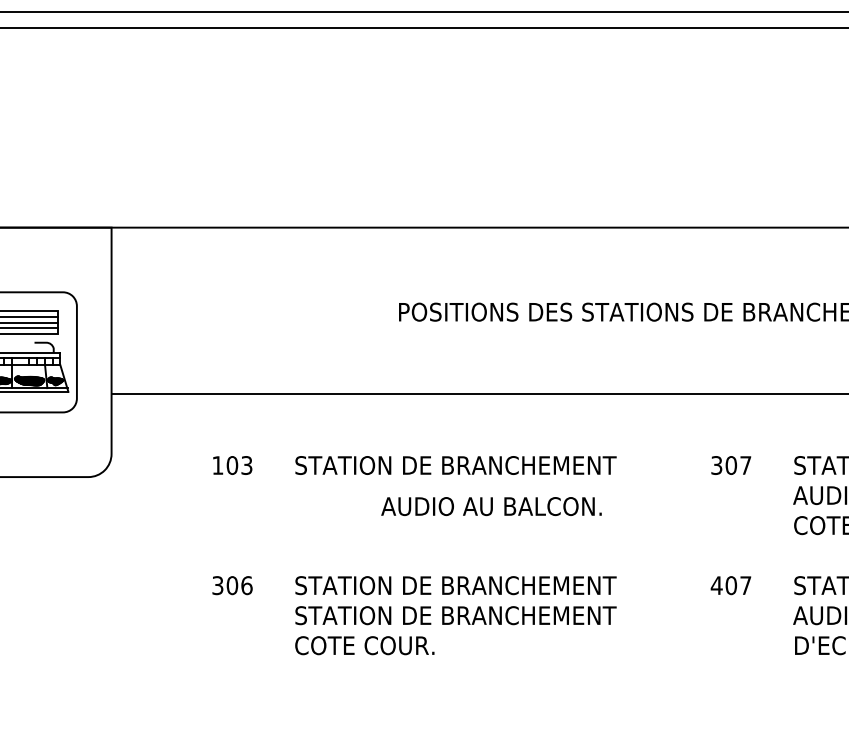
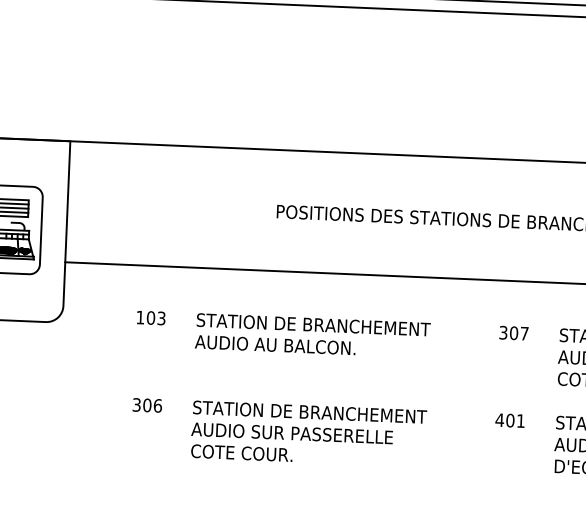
text: (491, 506) -> (275, 345), moved
text: (745, 585) -> (520, 421), 407 -> 401
text: (455, 615) -> (308, 433), STATION DE BRANCHEMENT -> AUDIO SUR PASSERELLE

